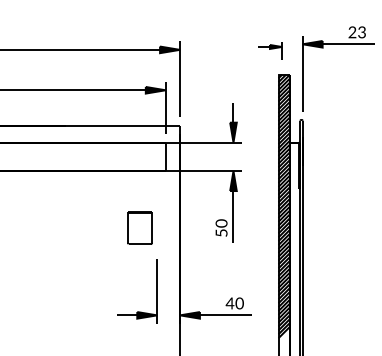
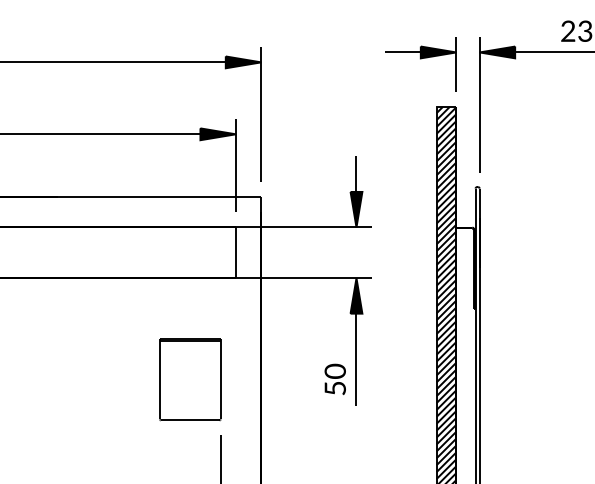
part: (270, 50) -> (422, 63), size x1.67
part: (139, 227) -> (189, 378), size x1.43

